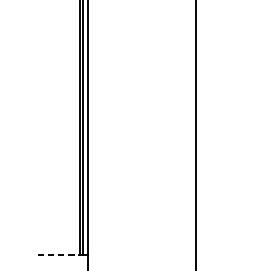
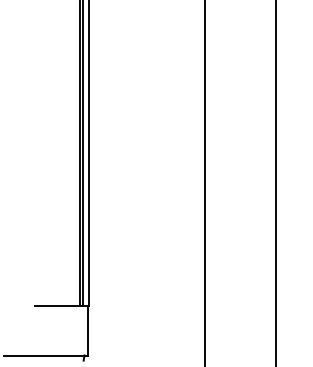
line: (58, 254) -> (57, 305), dashed -> solid

